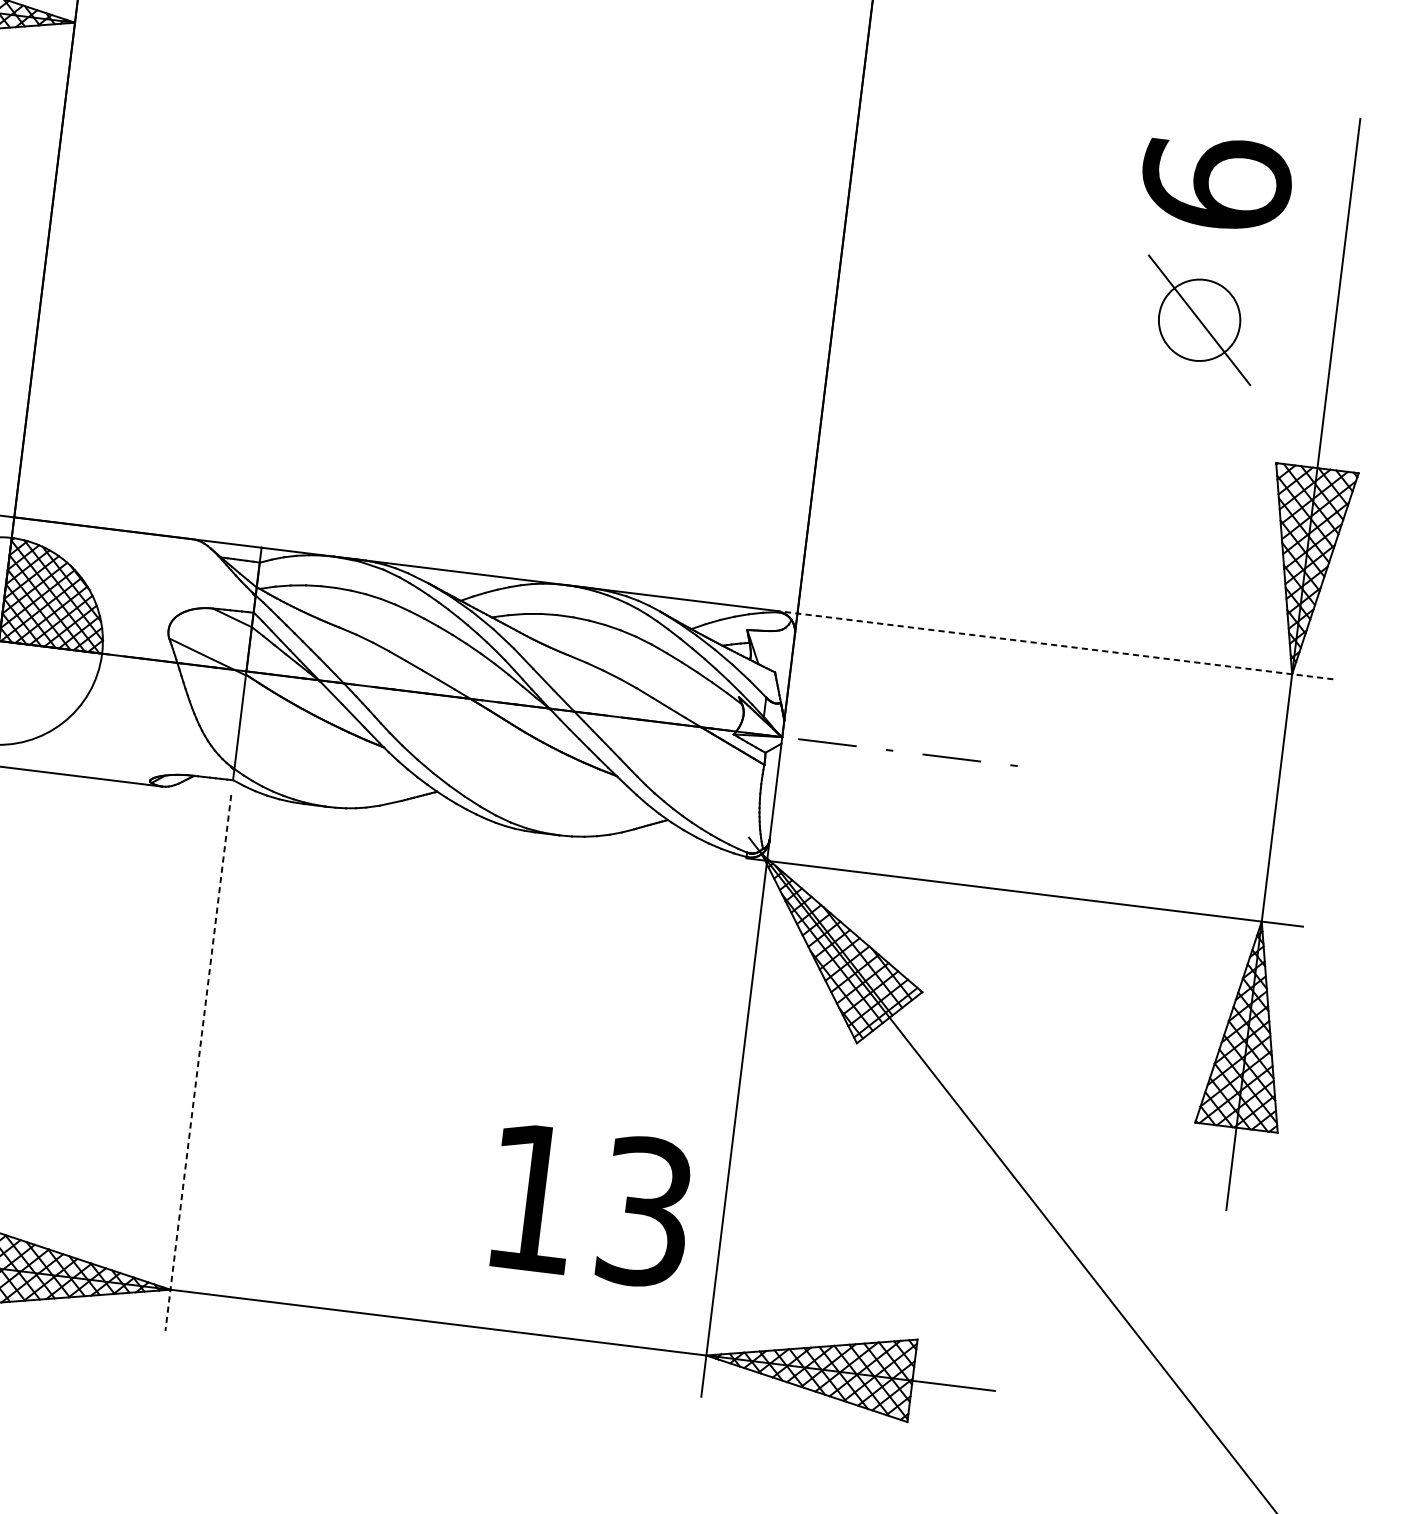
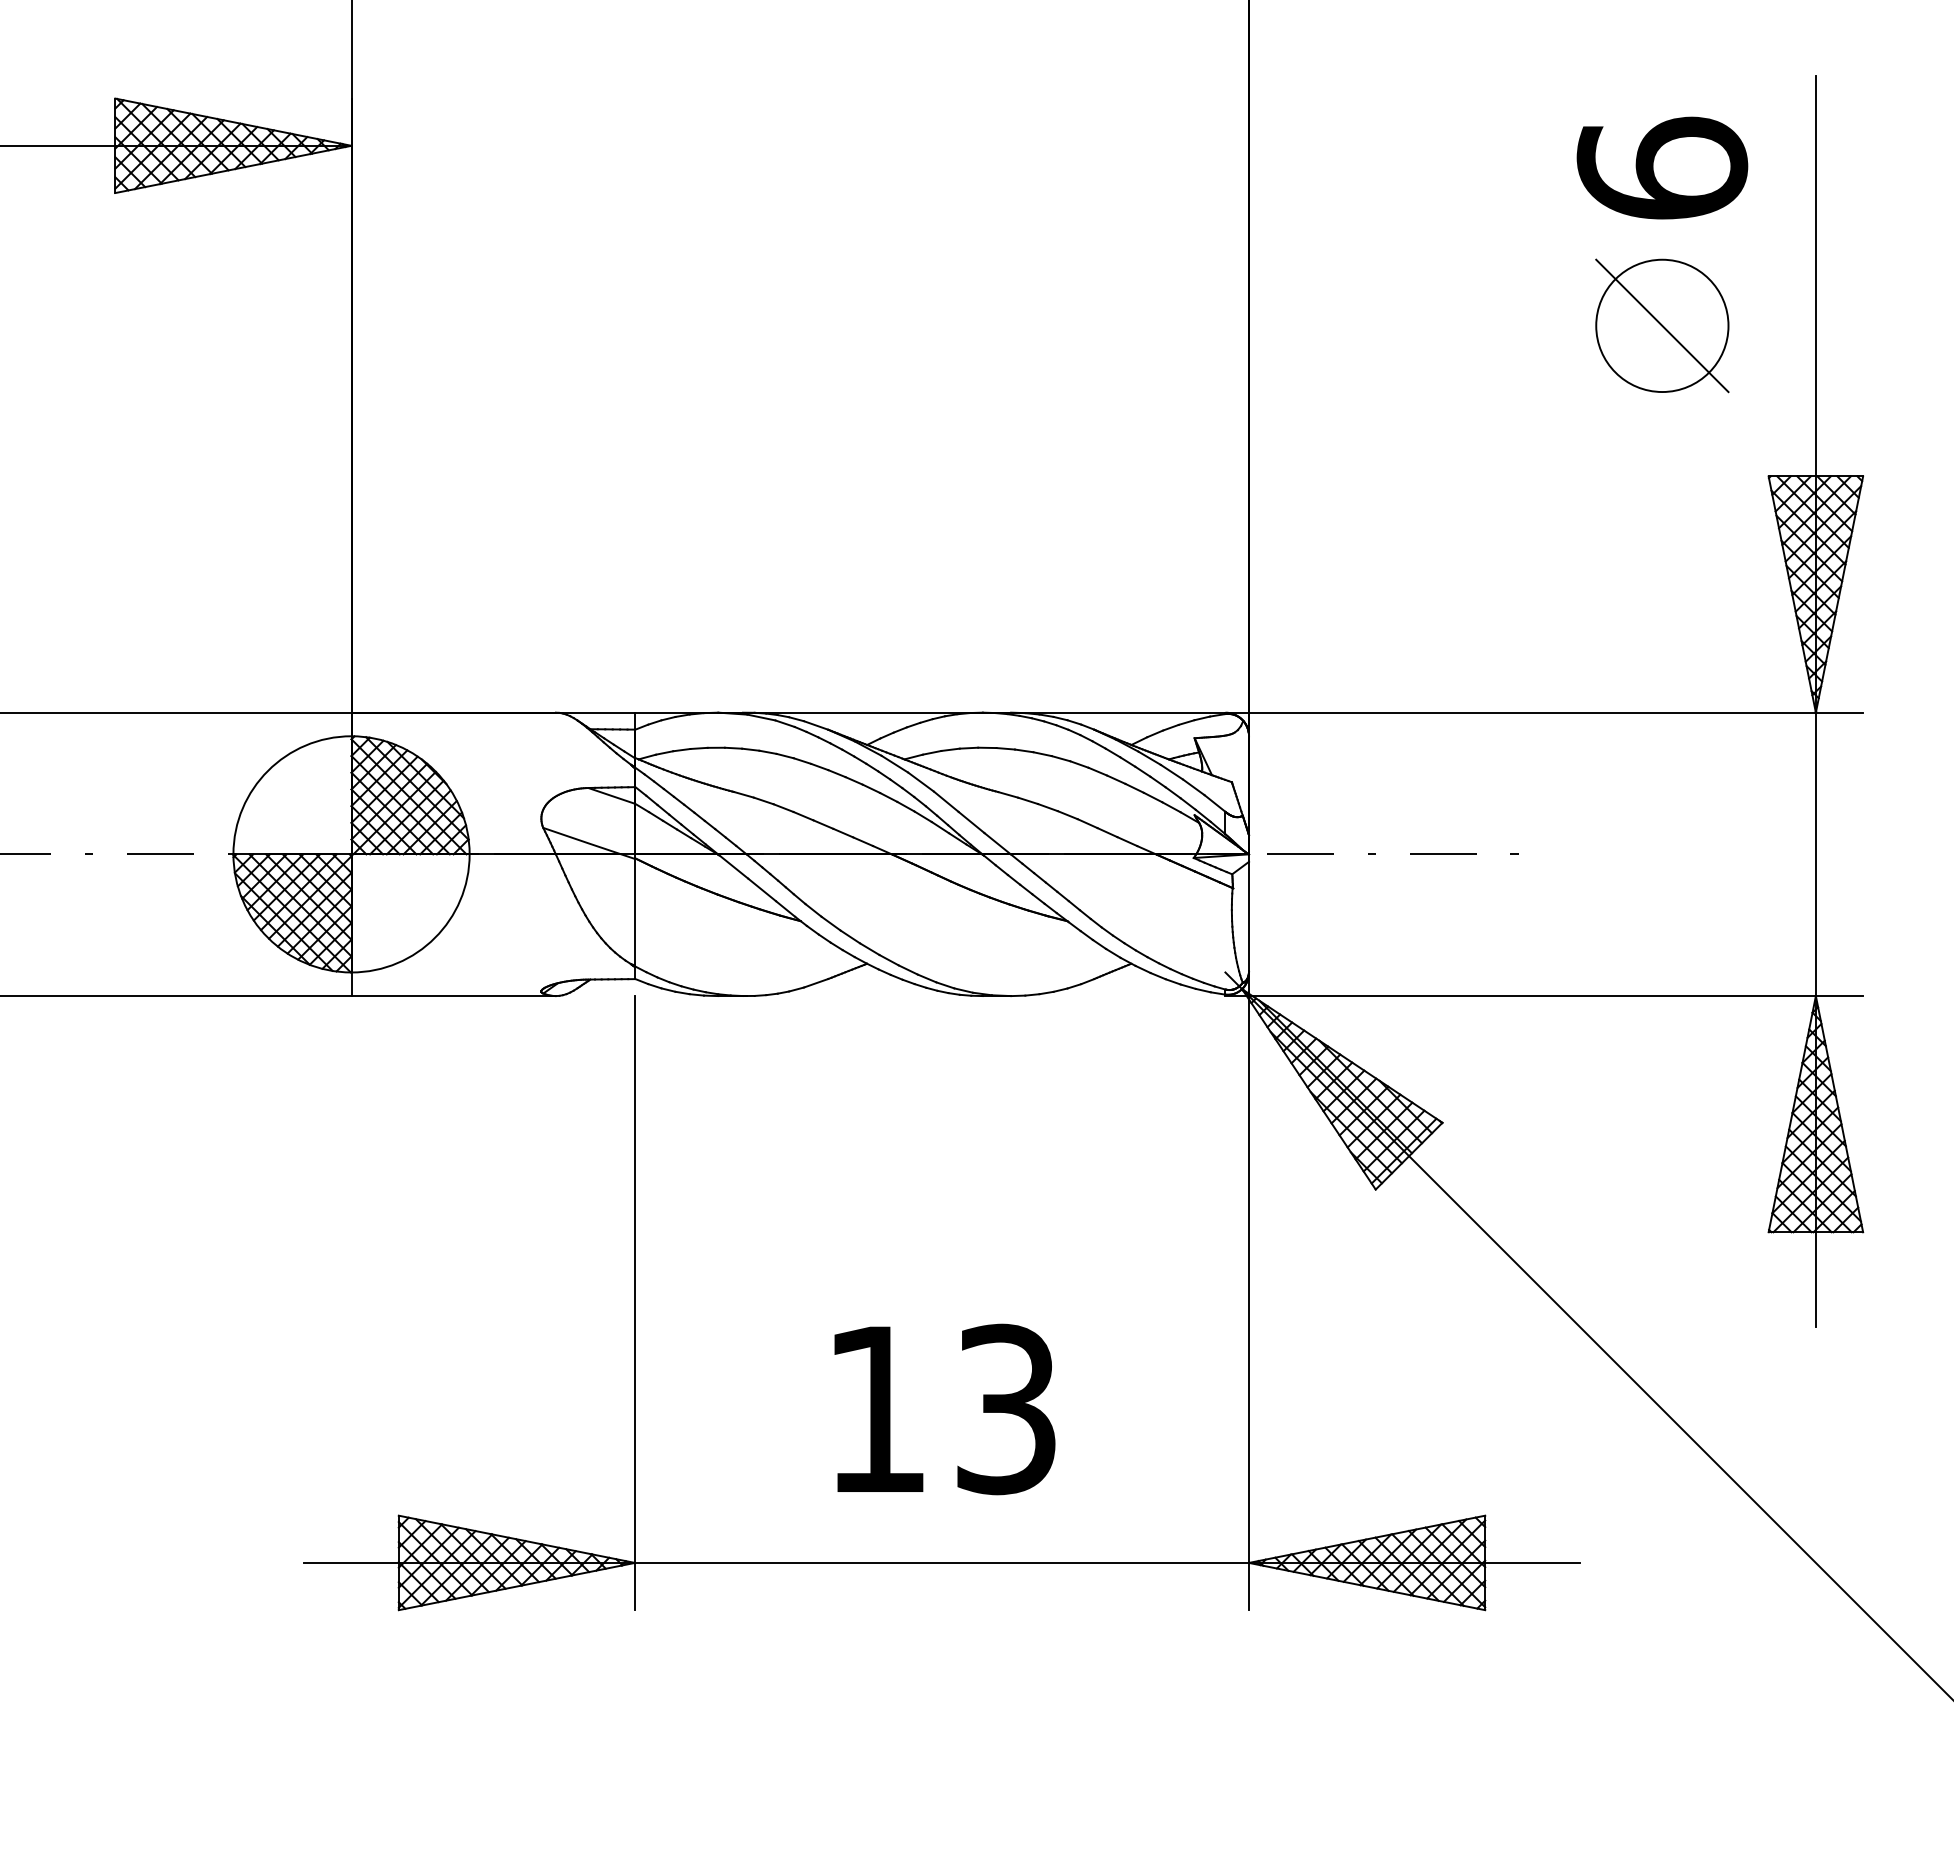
circle: (1199, 319) -> (1662, 325), size x1.43
line: (1055, 645) -> (1544, 712), dashed -> solid
line: (197, 1063) -> (634, 1303), dashed -> solid
text: (591, 1205) -> (944, 1409), moved

